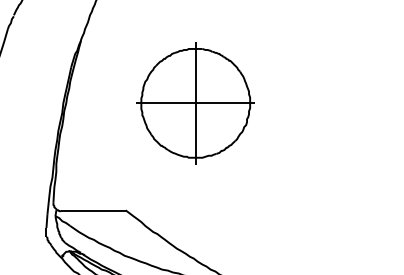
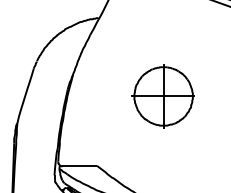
part: (193, 103) -> (162, 96), moved

